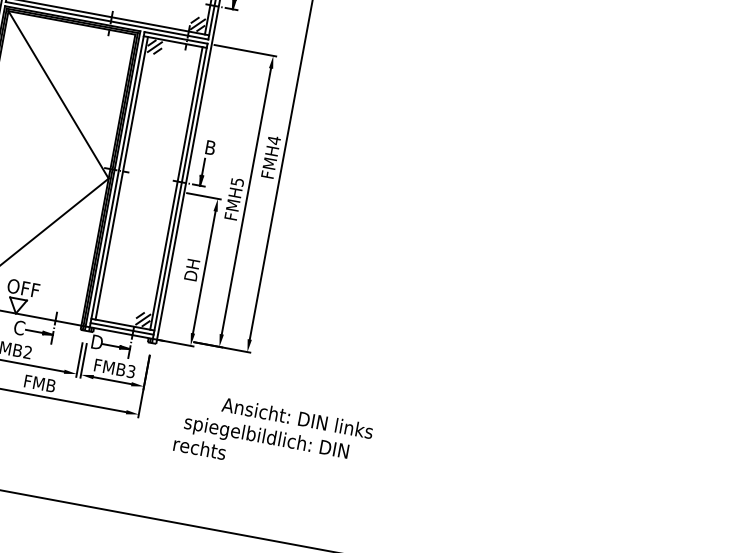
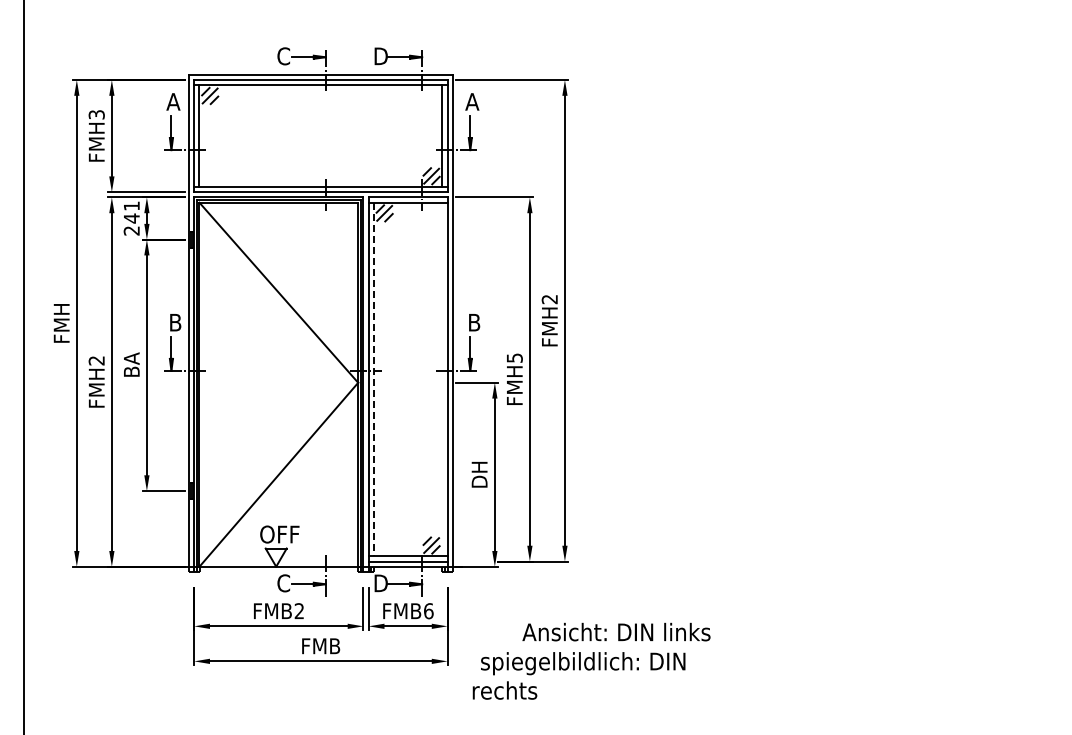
text: (273, 140) -> (549, 299), FMH4 -> FMH2
line: (121, 178) -> (373, 379), solid -> dashed
line: (176, 188) -> (442, 379), removed
text: (130, 371) -> (428, 611), FMB3 -> FMB6
text: (273, 437) -> (591, 660), moved

